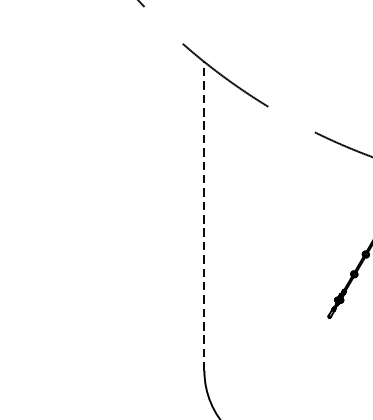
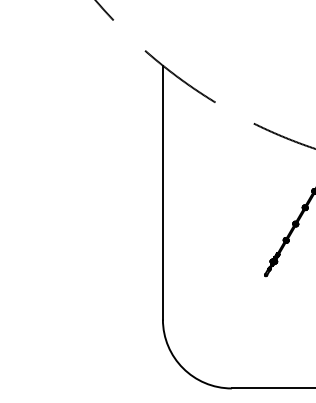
line: (203, 216) -> (162, 192), dashed -> solid

